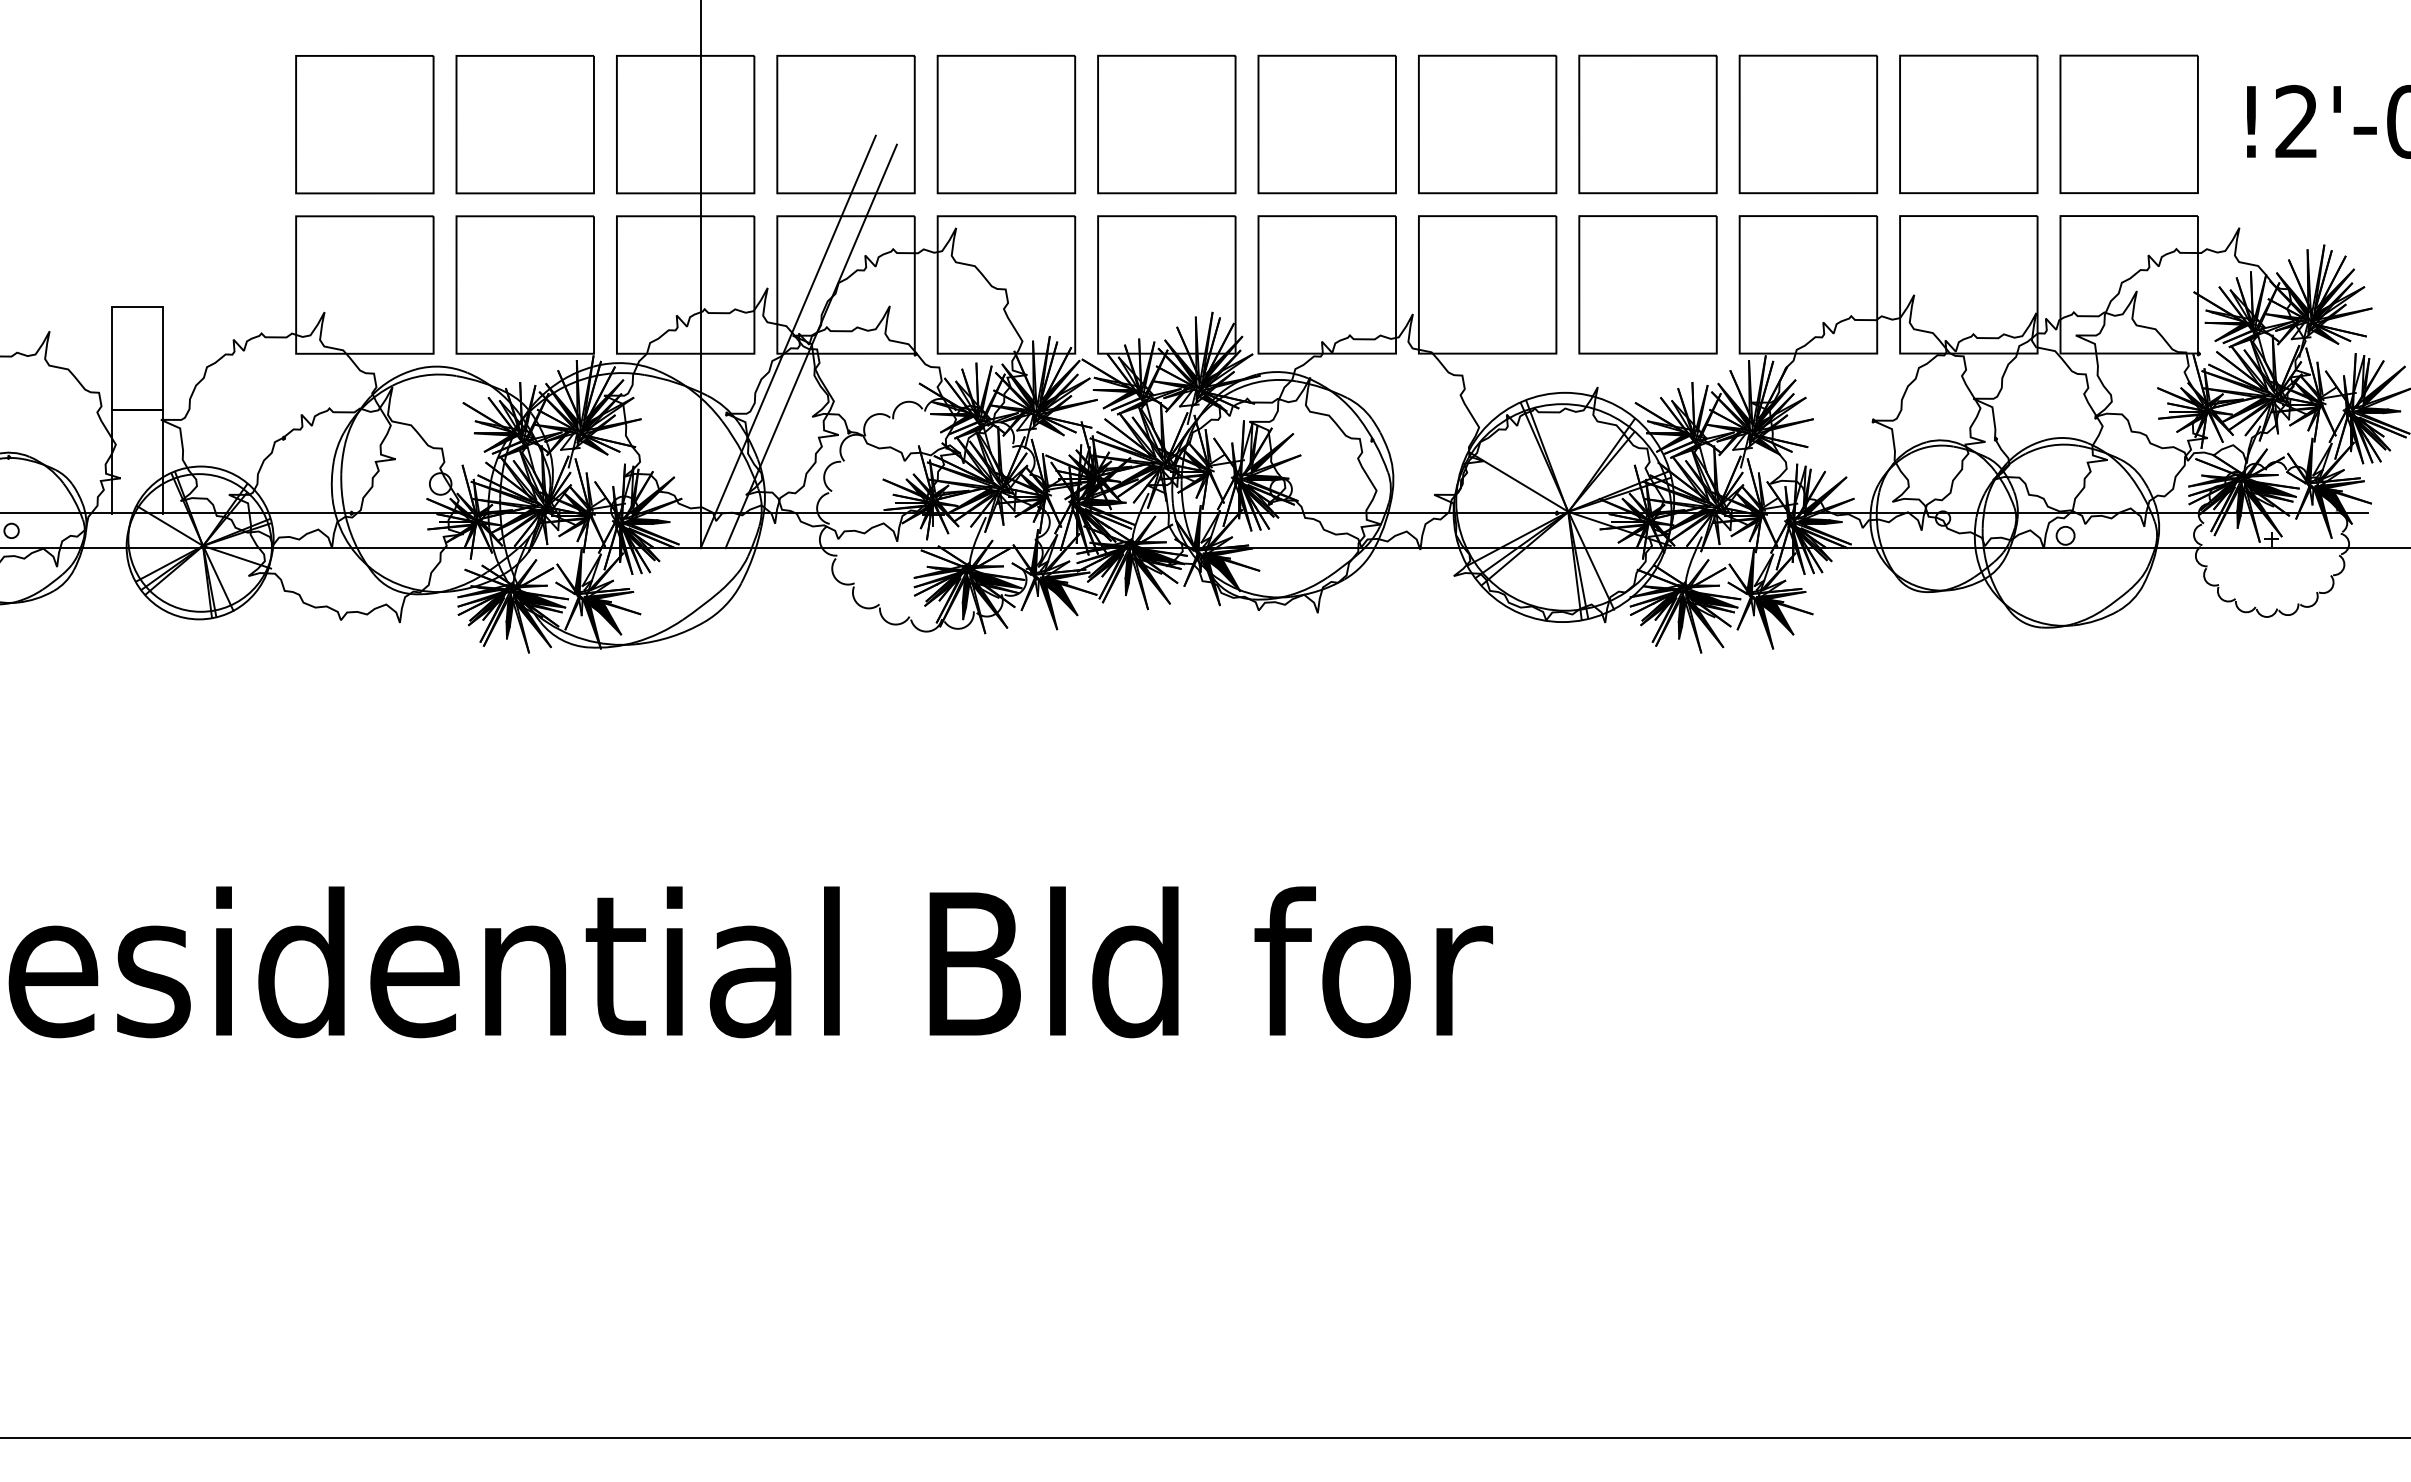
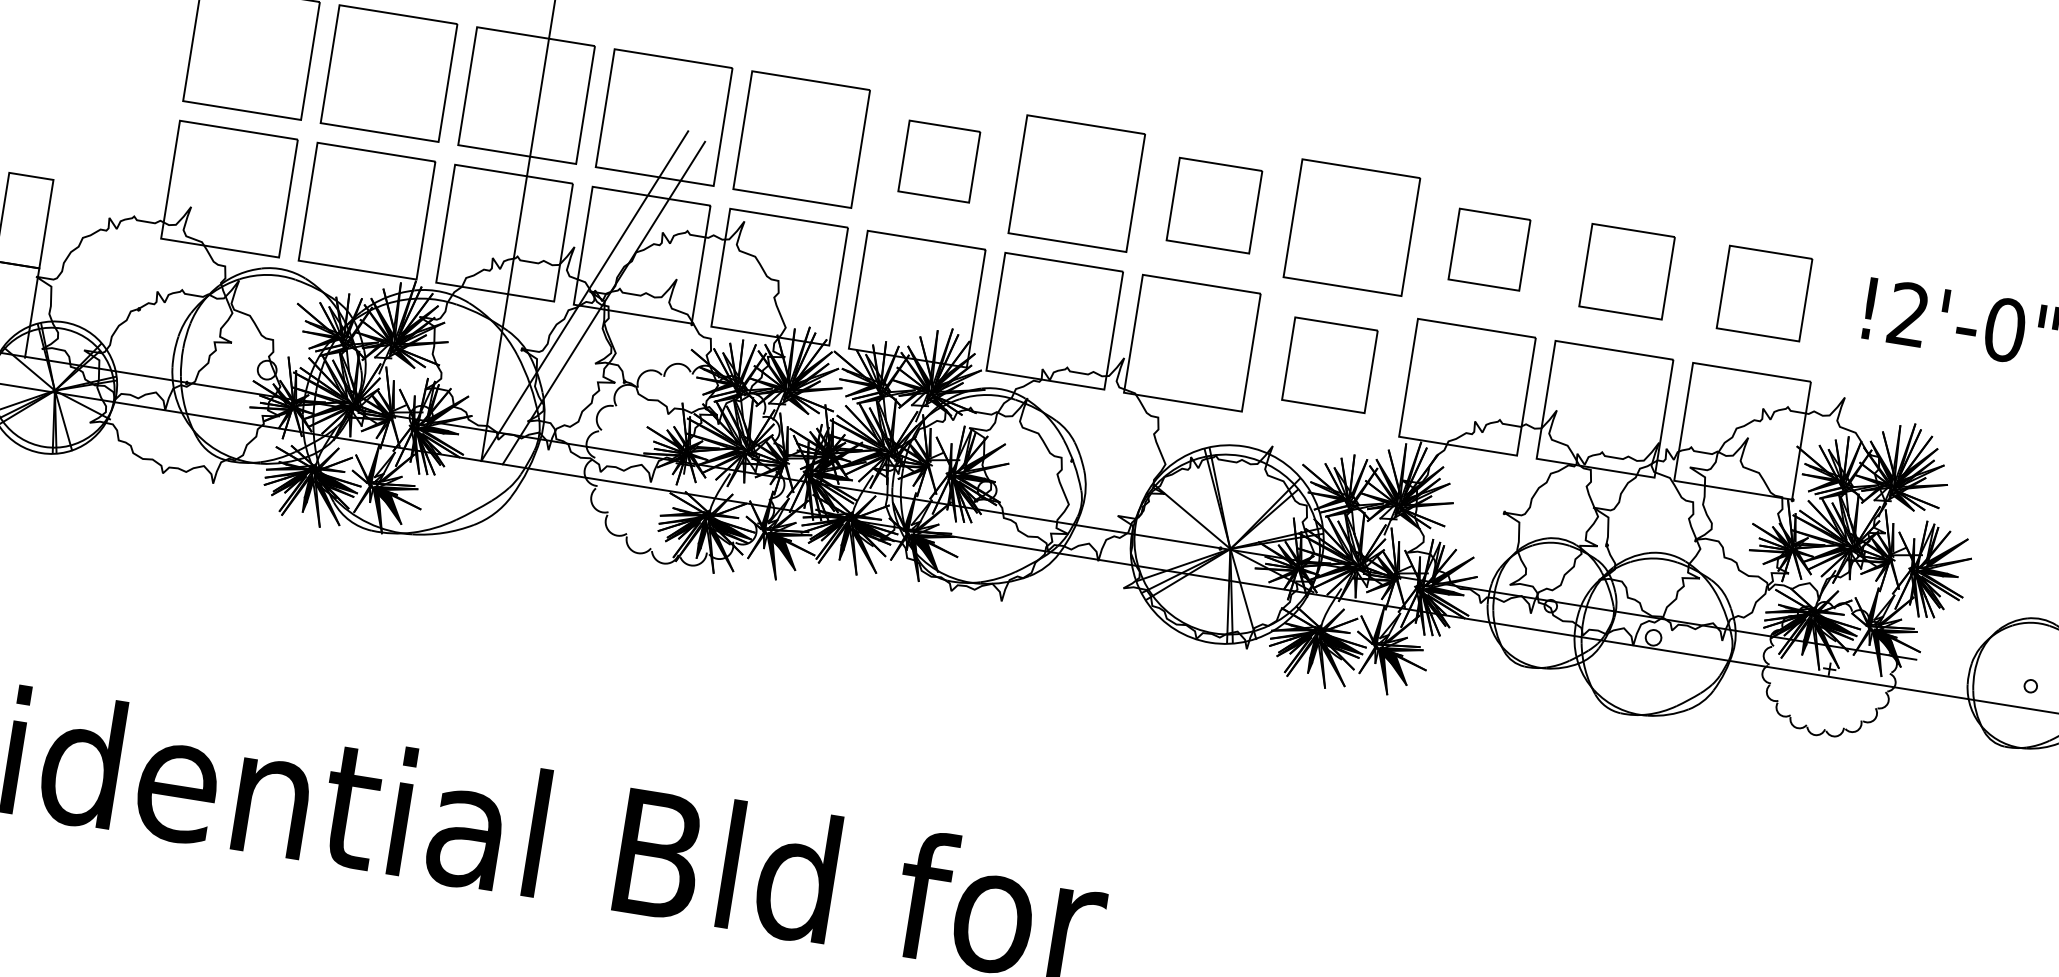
part: (2128, 123) -> (1764, 292), size x0.7
part: (1166, 124) -> (939, 161), size x0.6
part: (1487, 124) -> (1214, 205), size x0.7
part: (1808, 124) -> (1489, 249), size x0.6
part: (1968, 124) -> (1626, 271), size x0.7
part: (1647, 284) -> (1329, 364), size x0.7

